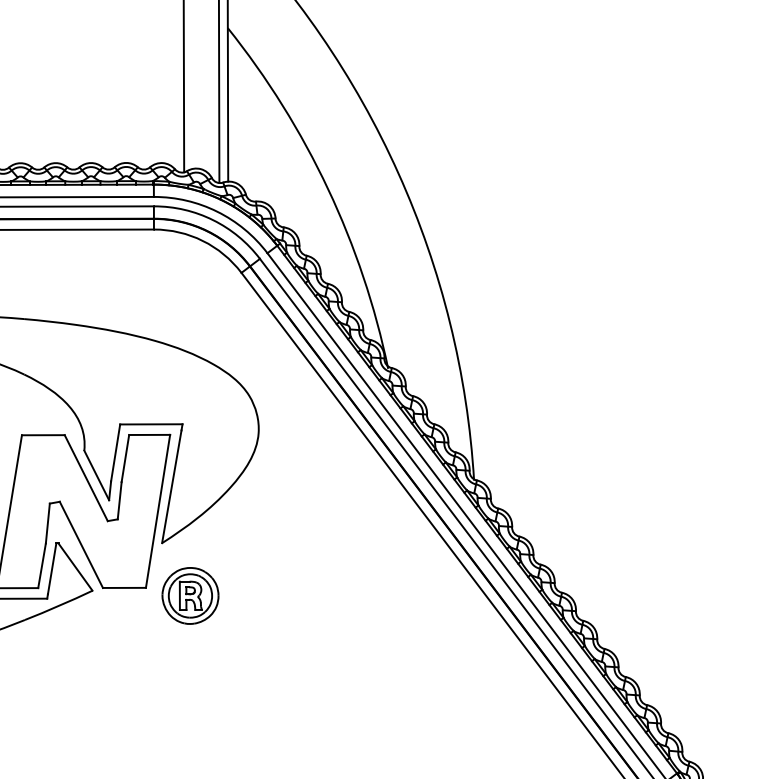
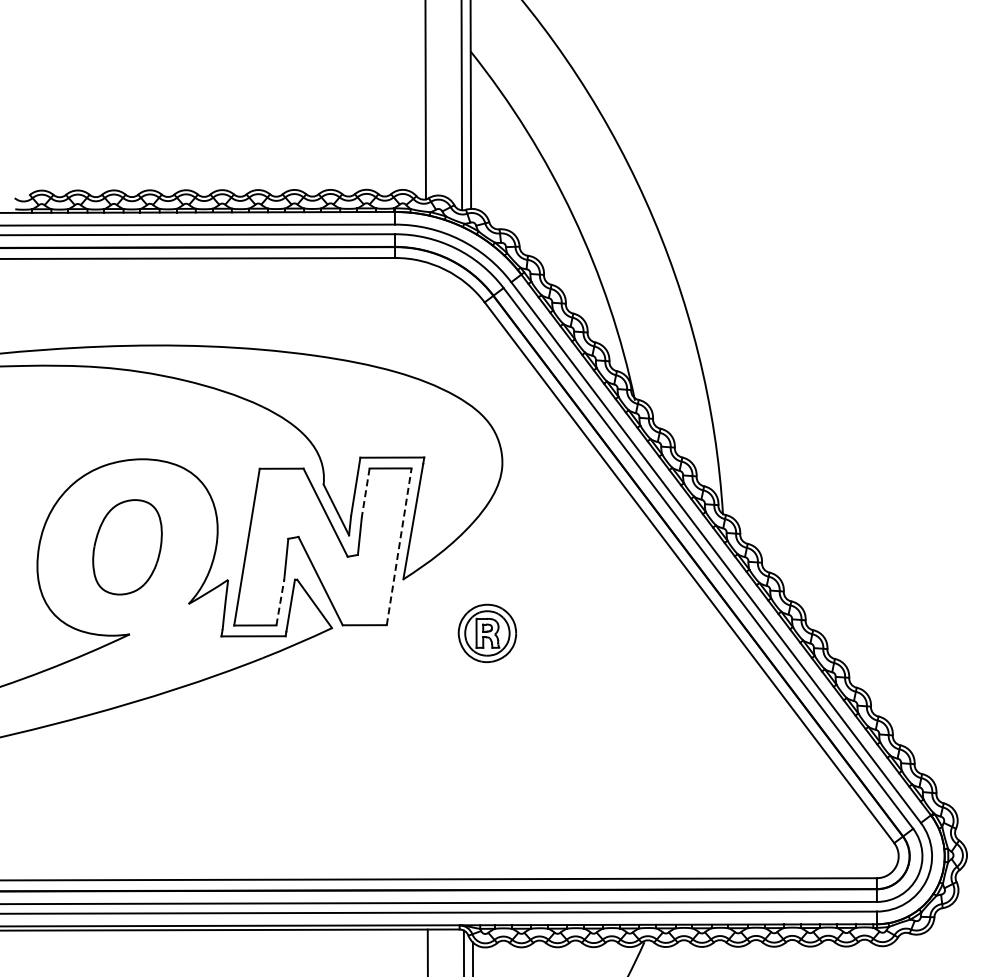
line: (125, 459) -> (365, 493), solid -> dashed
line: (158, 511) -> (399, 546), solid -> dashed
line: (42, 565) -> (280, 602), solid -> dashed
part: (190, 596) -> (487, 633), moved

